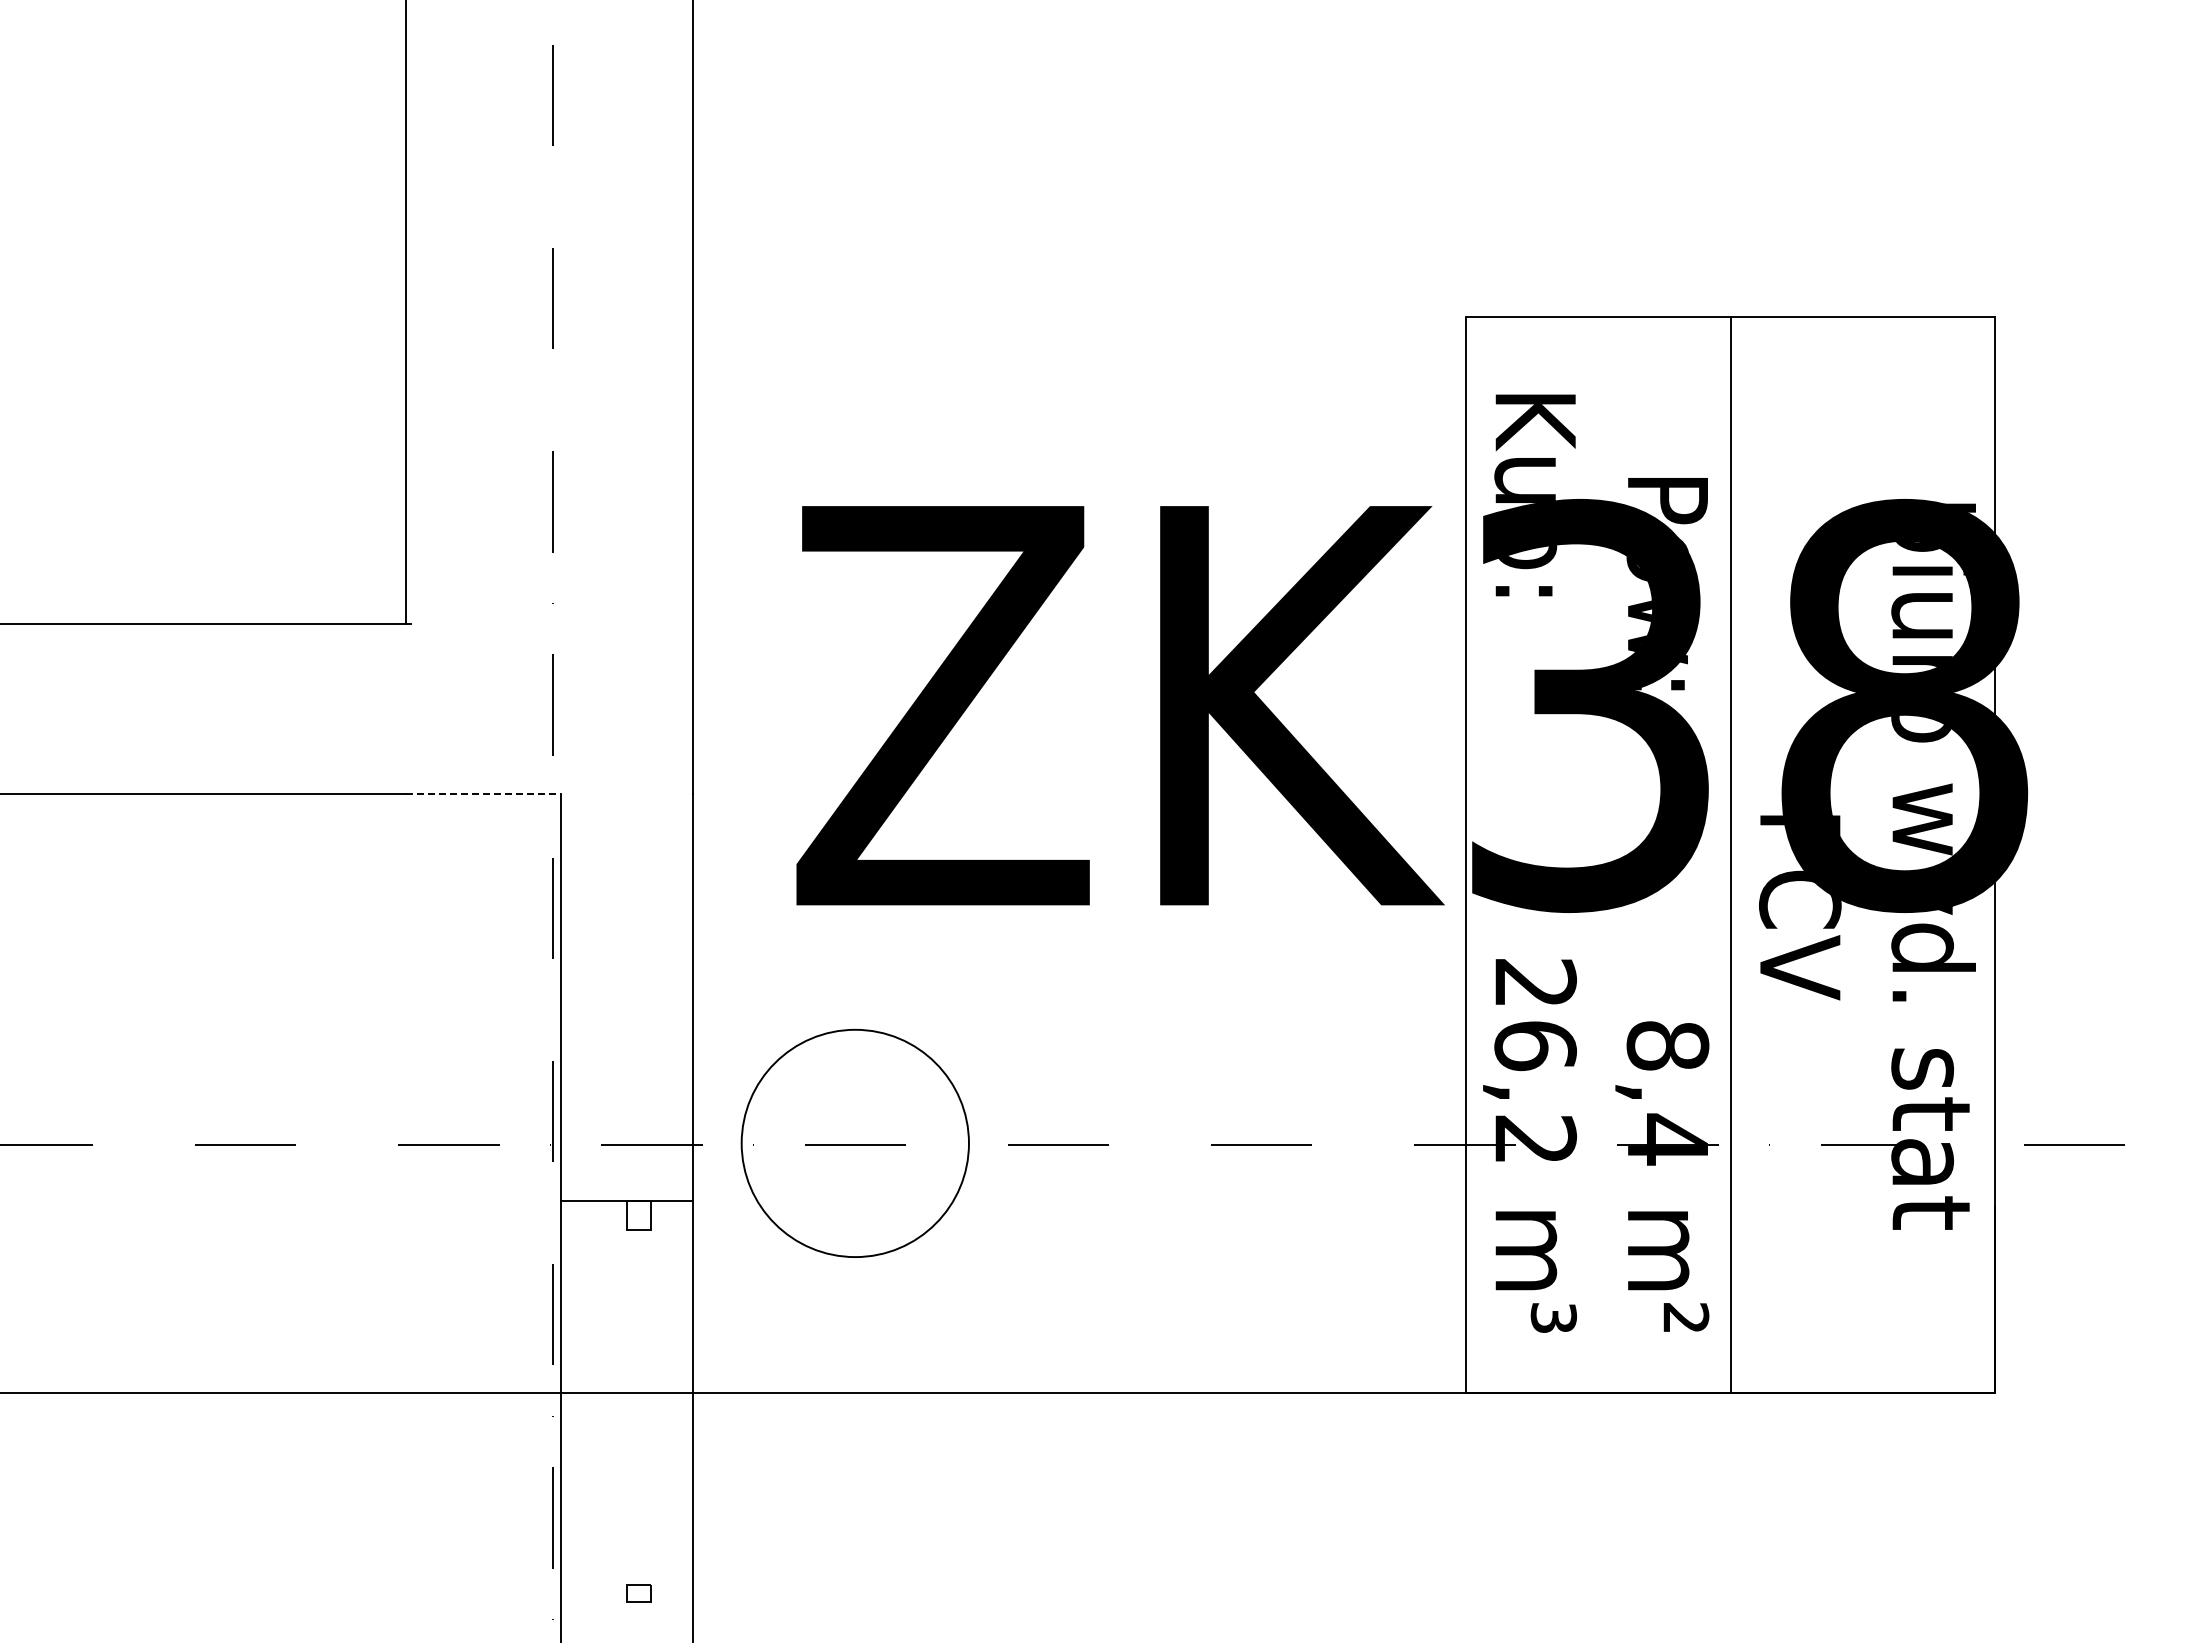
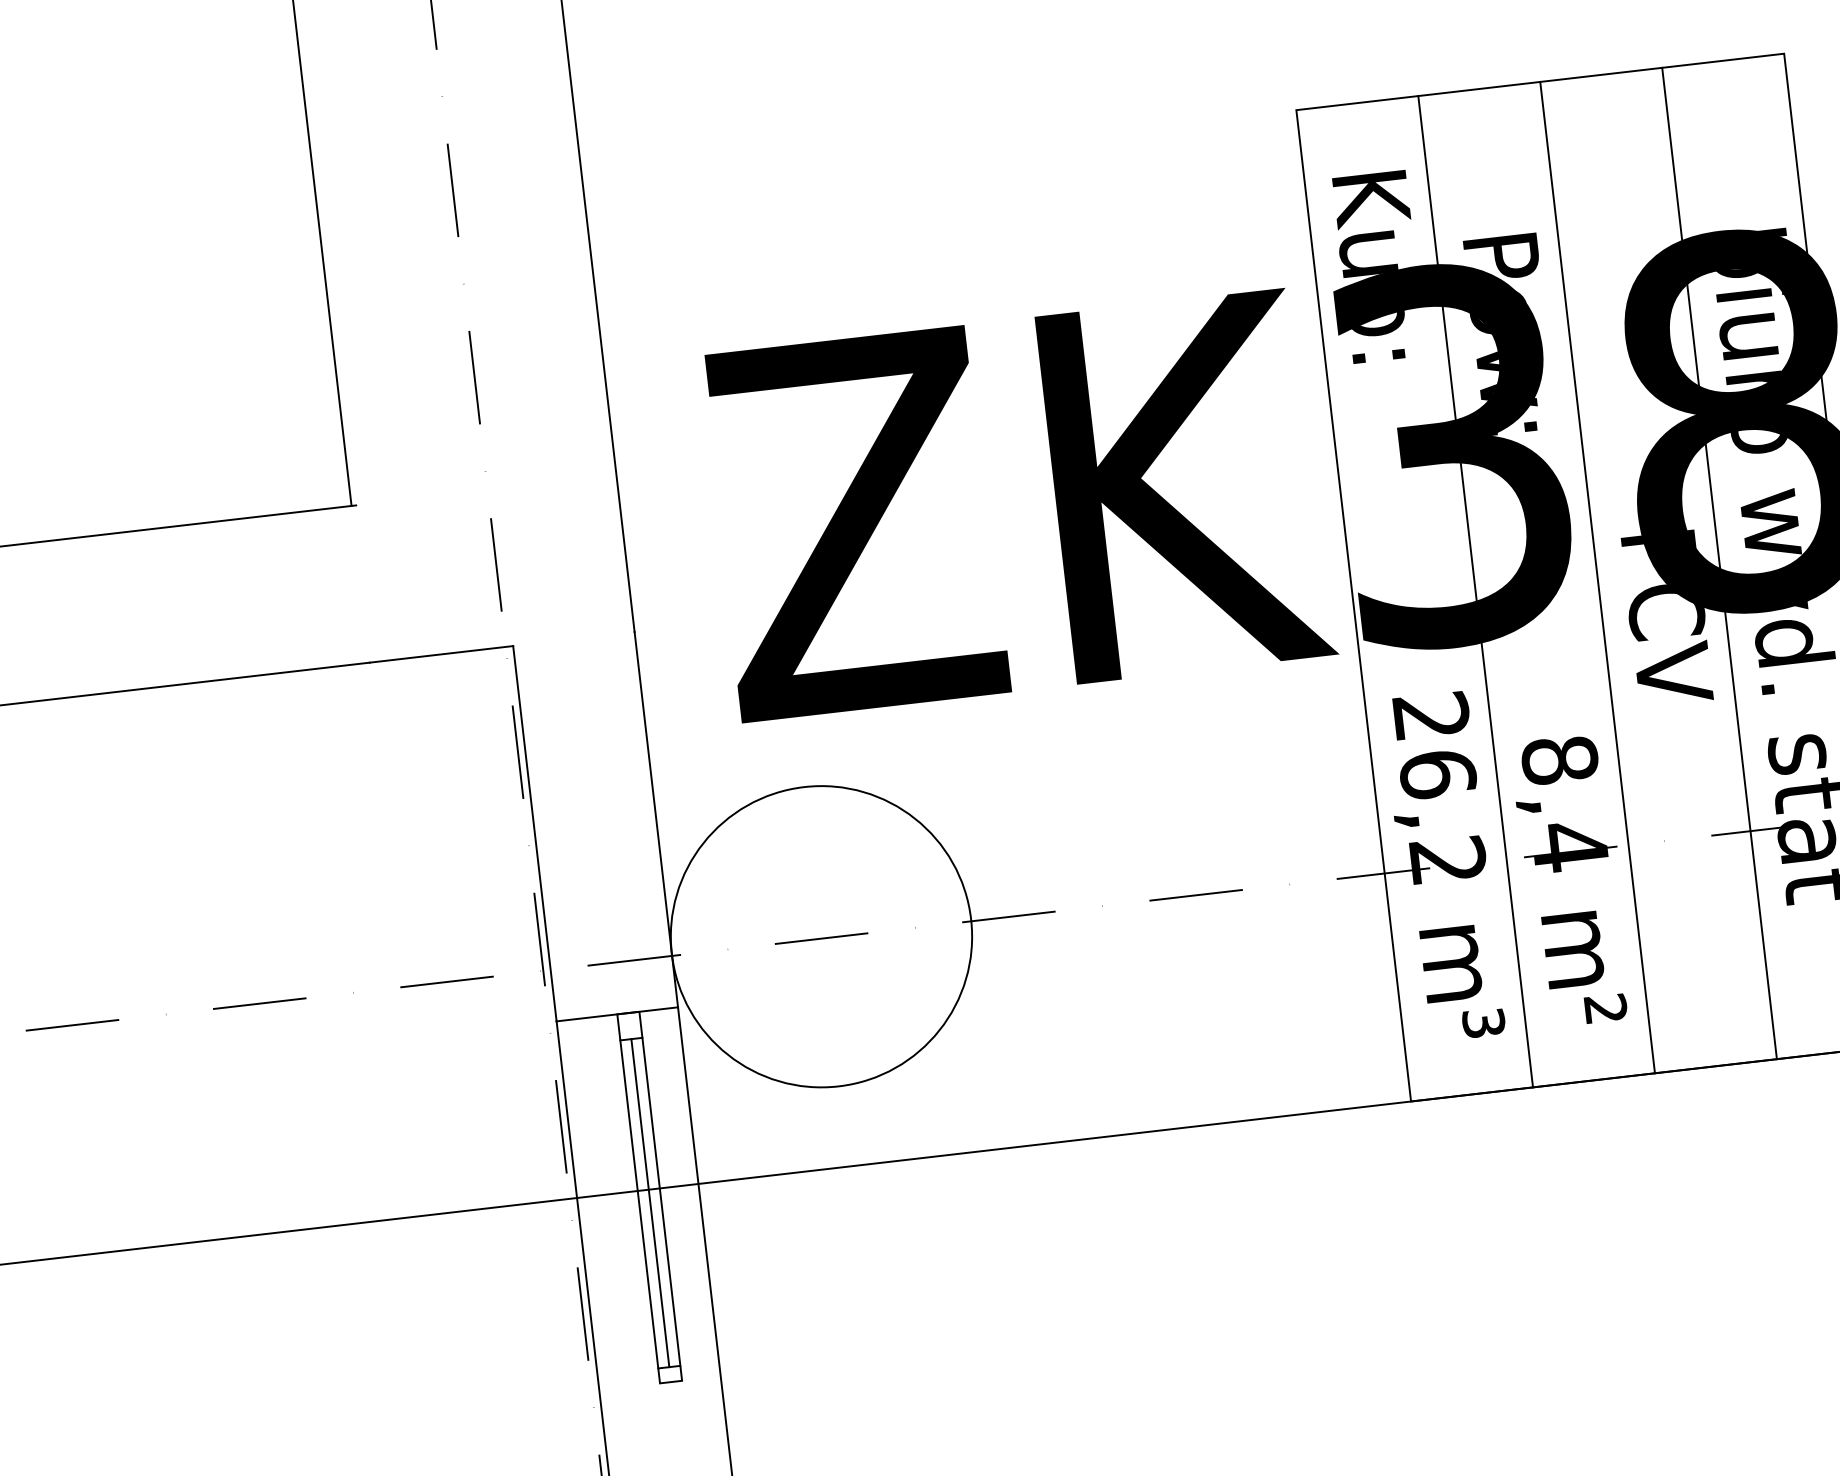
line: (483, 794) -> (441, 654), dashed -> solid
line: (1598, 854) -> (1475, 591), added
line: (1863, 854) -> (1719, 562), added
circle: (854, 1143) -> (820, 936), size x1.43
line: (627, 1407) -> (639, 1204), added
line: (639, 1407) -> (650, 1203), added
line: (651, 1407) -> (661, 1201), added

